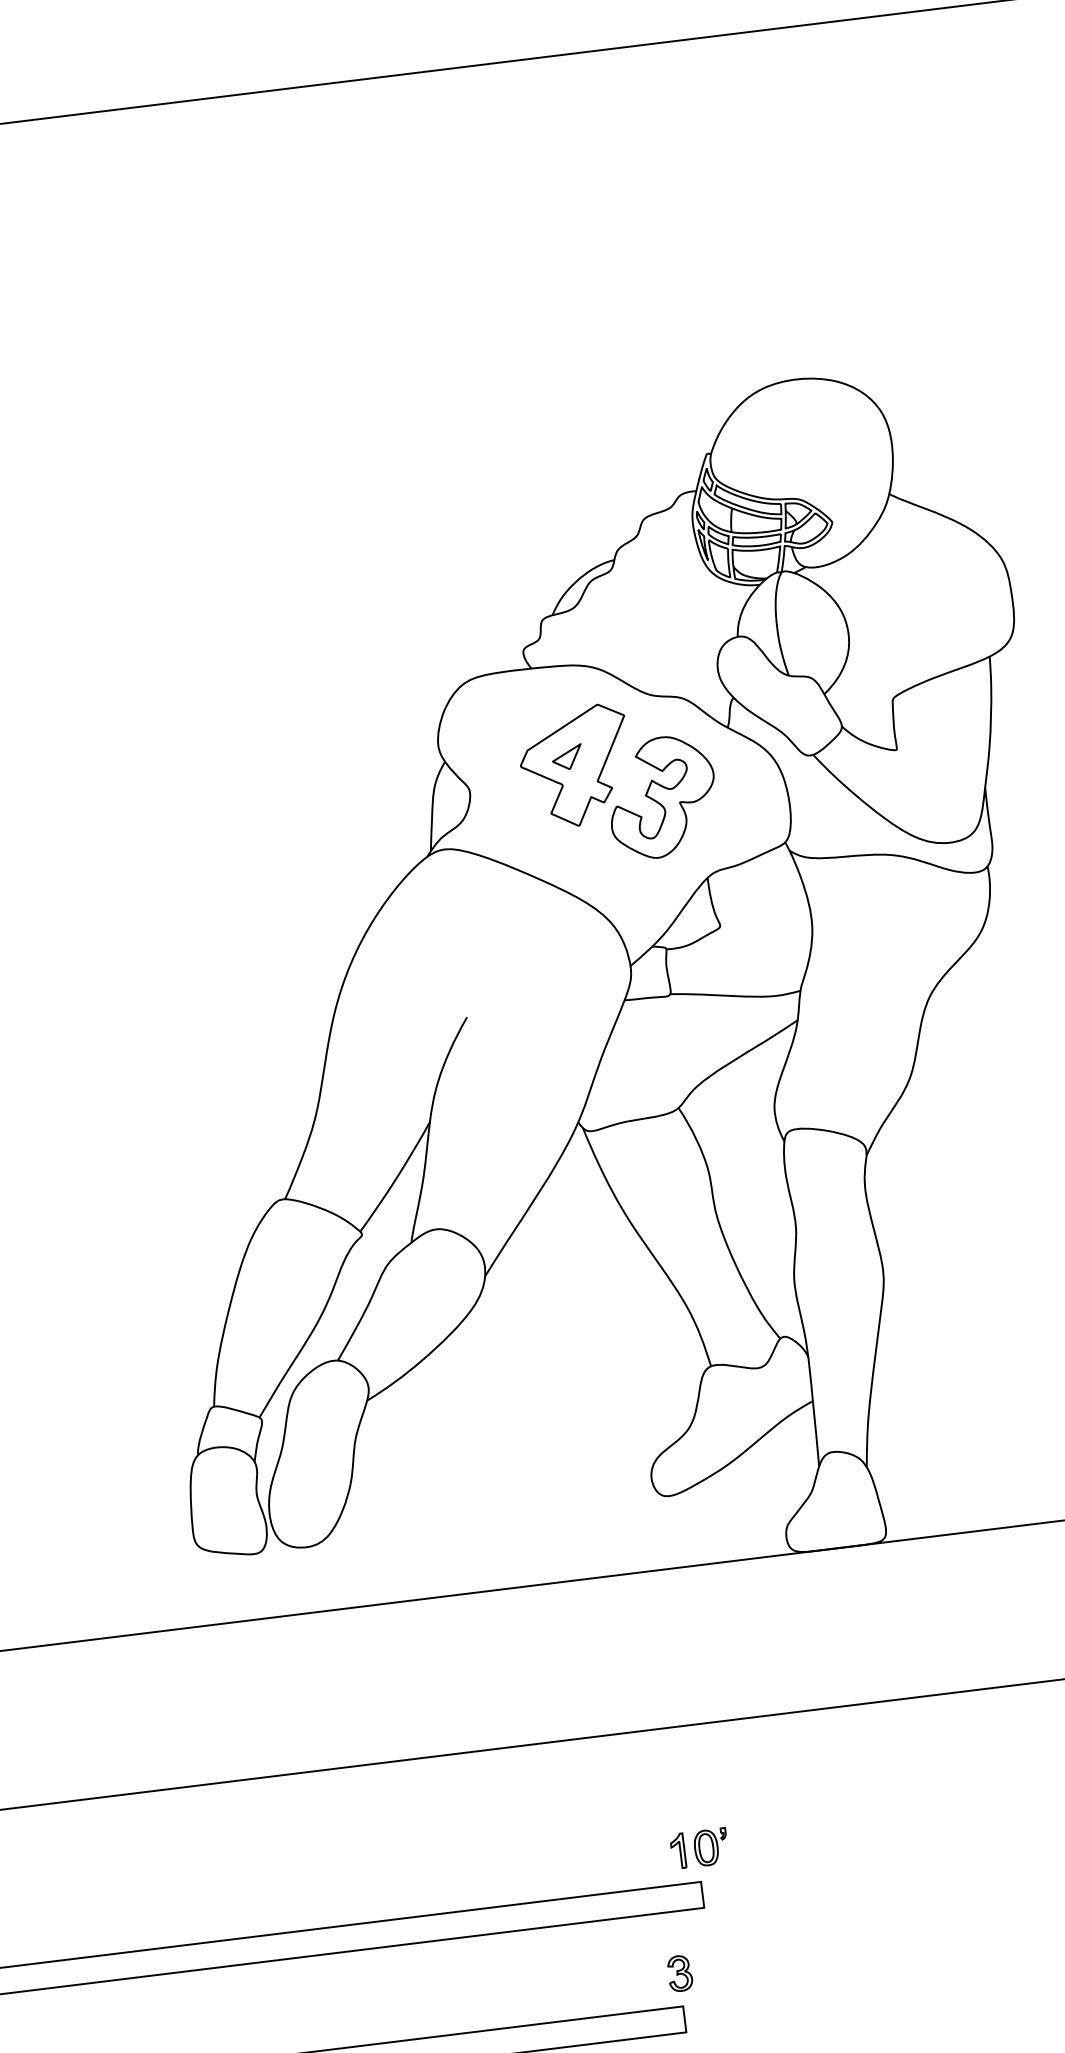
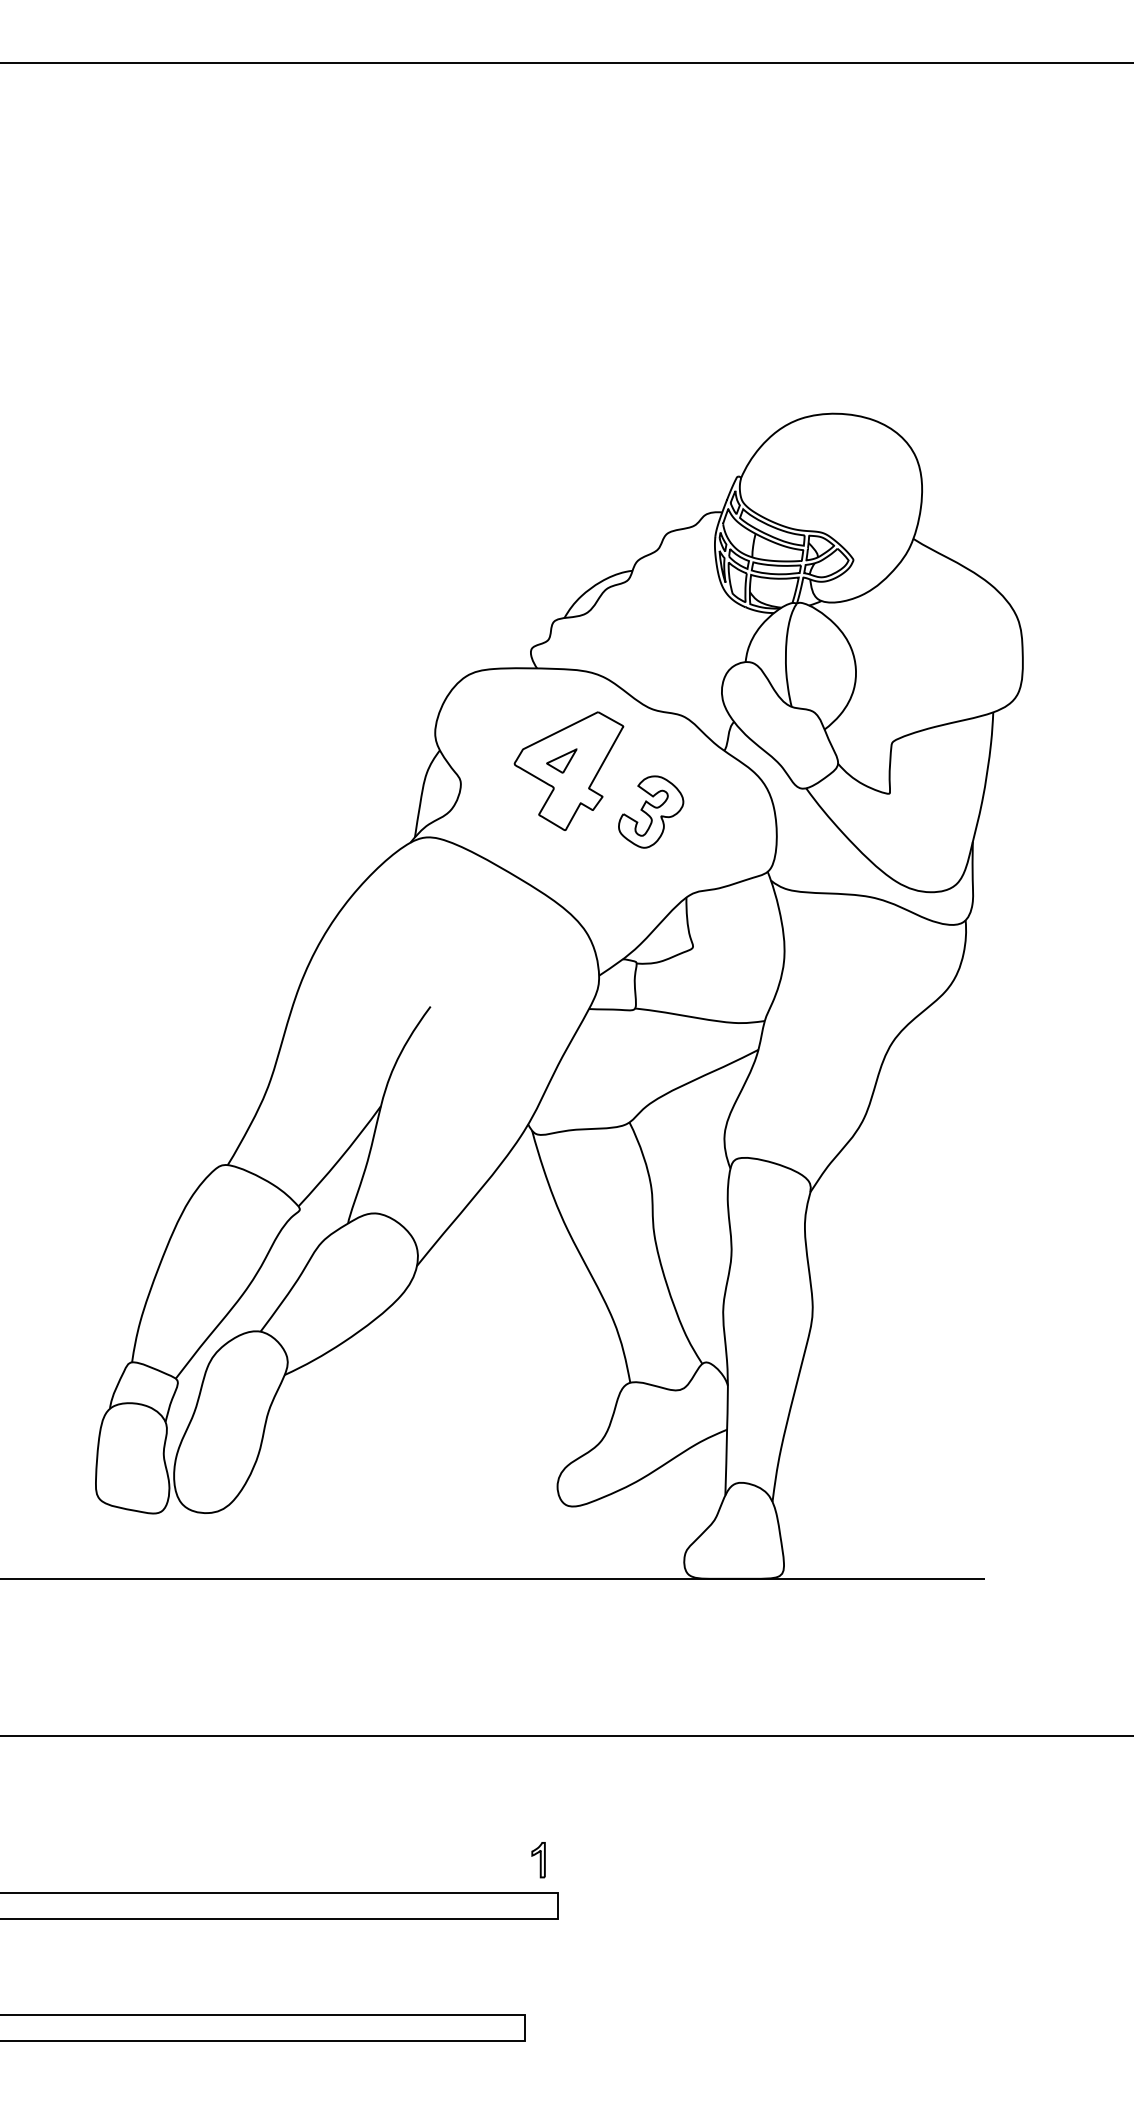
part: (661, 796) -> (650, 811), size x0.6
part: (710, 1846) -> (571, 1859), removed
part: (680, 1973) -> (525, 1981), removed

